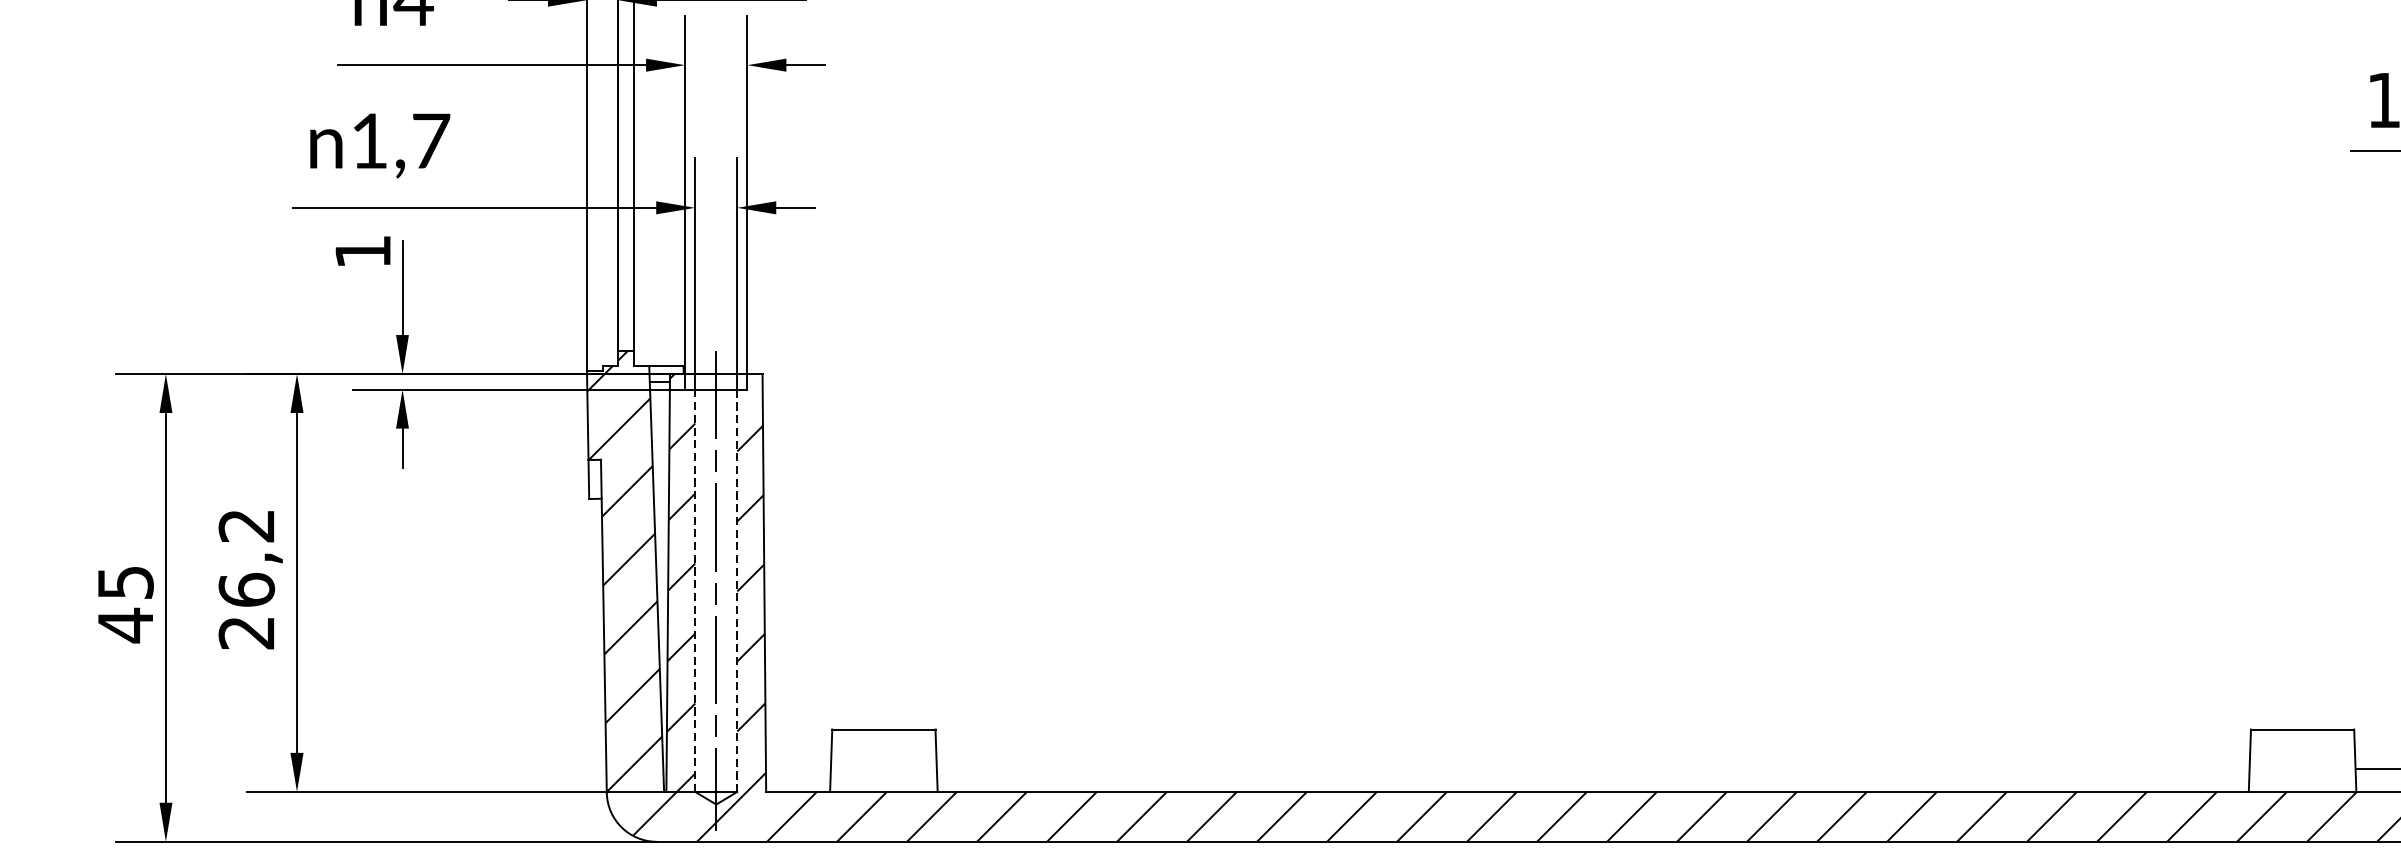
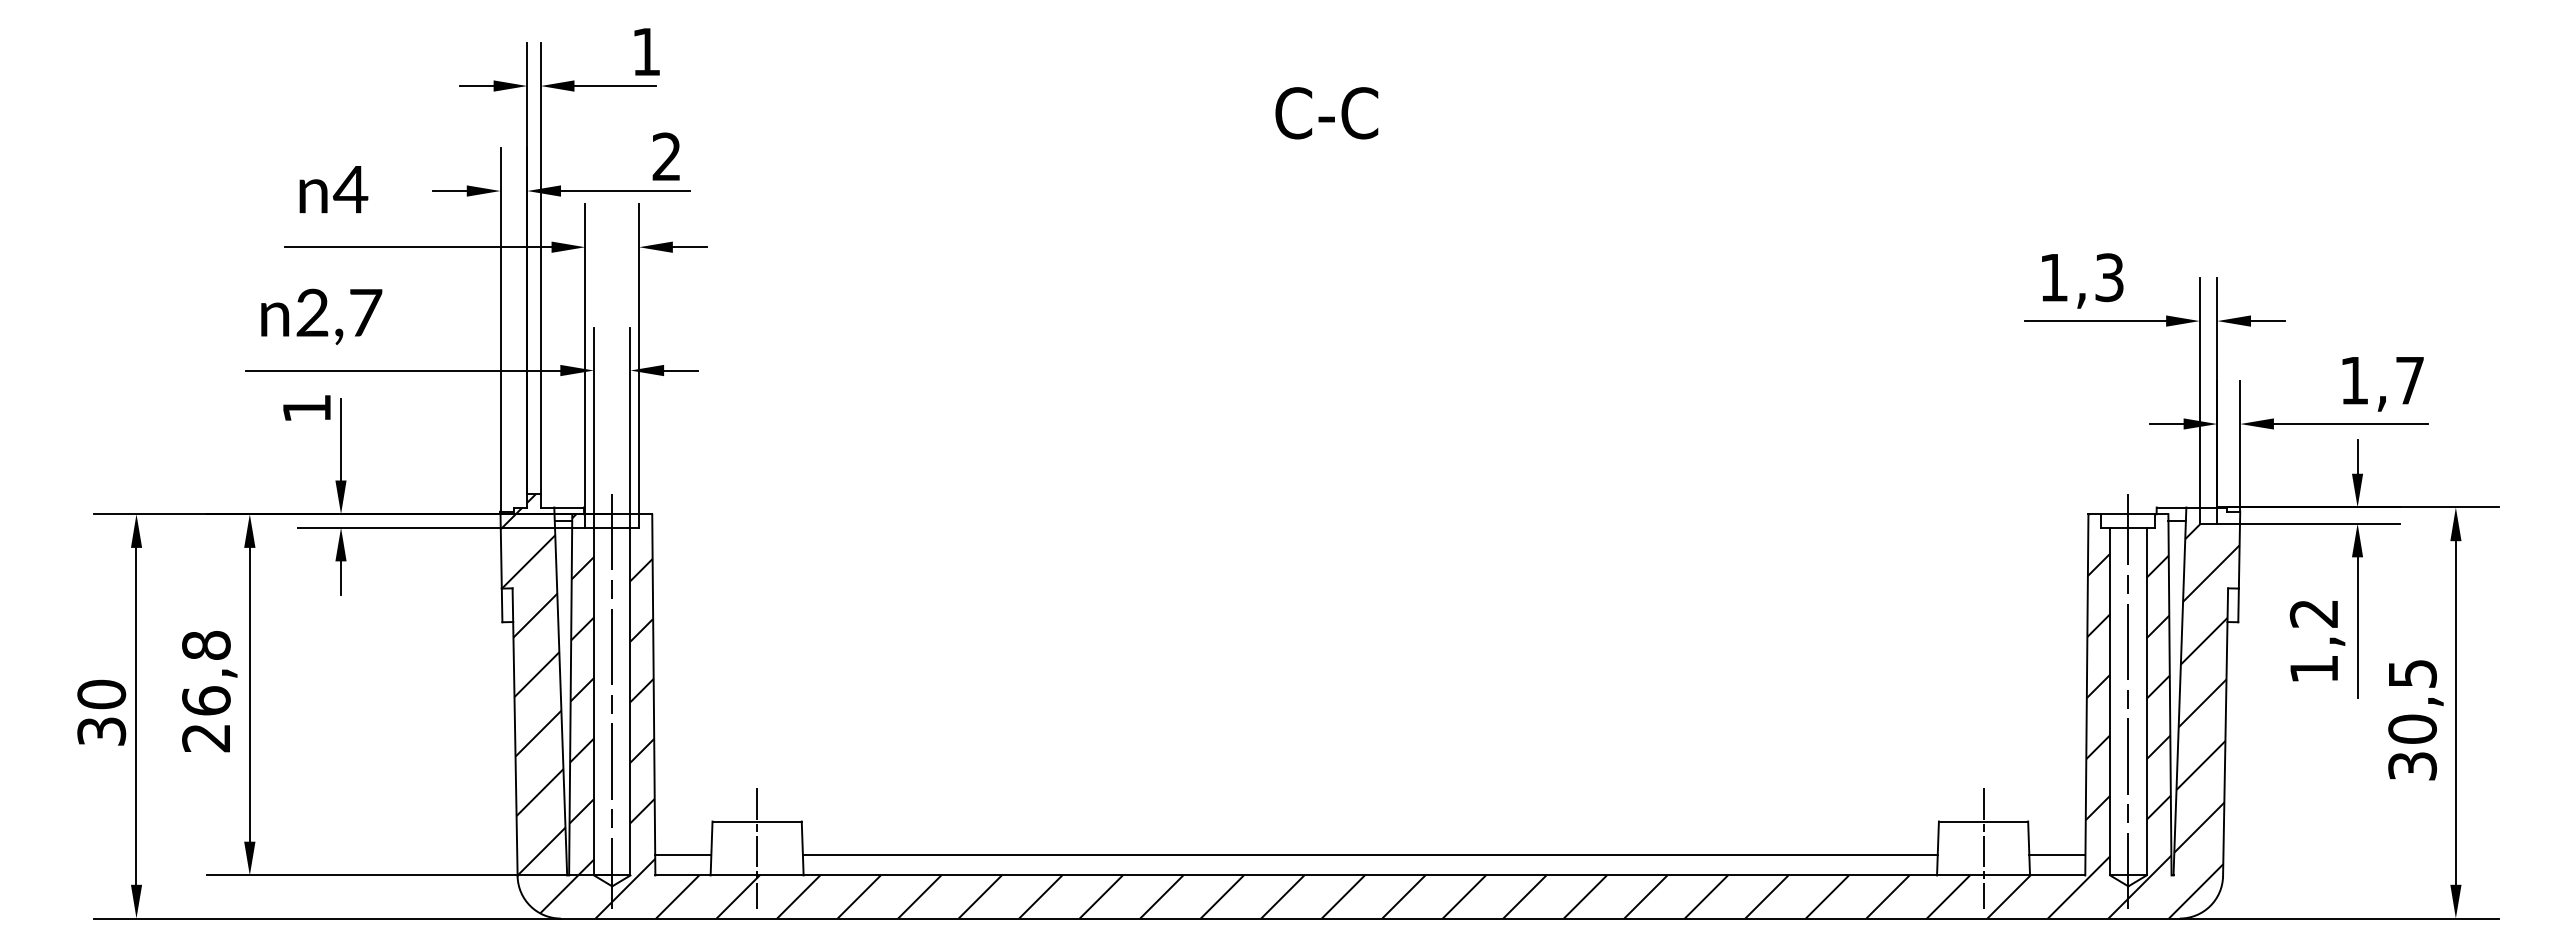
text: (369, 140) -> (312, 312), 1,7 -> 2,7
text: (246, 525) -> (206, 645), 26,2 -> 26,8
line: (695, 590) -> (594, 701), dashed -> solid
line: (737, 590) -> (630, 701), dashed -> solid
text: (125, 604) -> (101, 713), 45 -> 30
line: (884, 760) -> (757, 848), added
line: (2302, 760) -> (1983, 848), added
line: (798, 768) -> (683, 855), added
line: (1592, 768) -> (1369, 855), added

